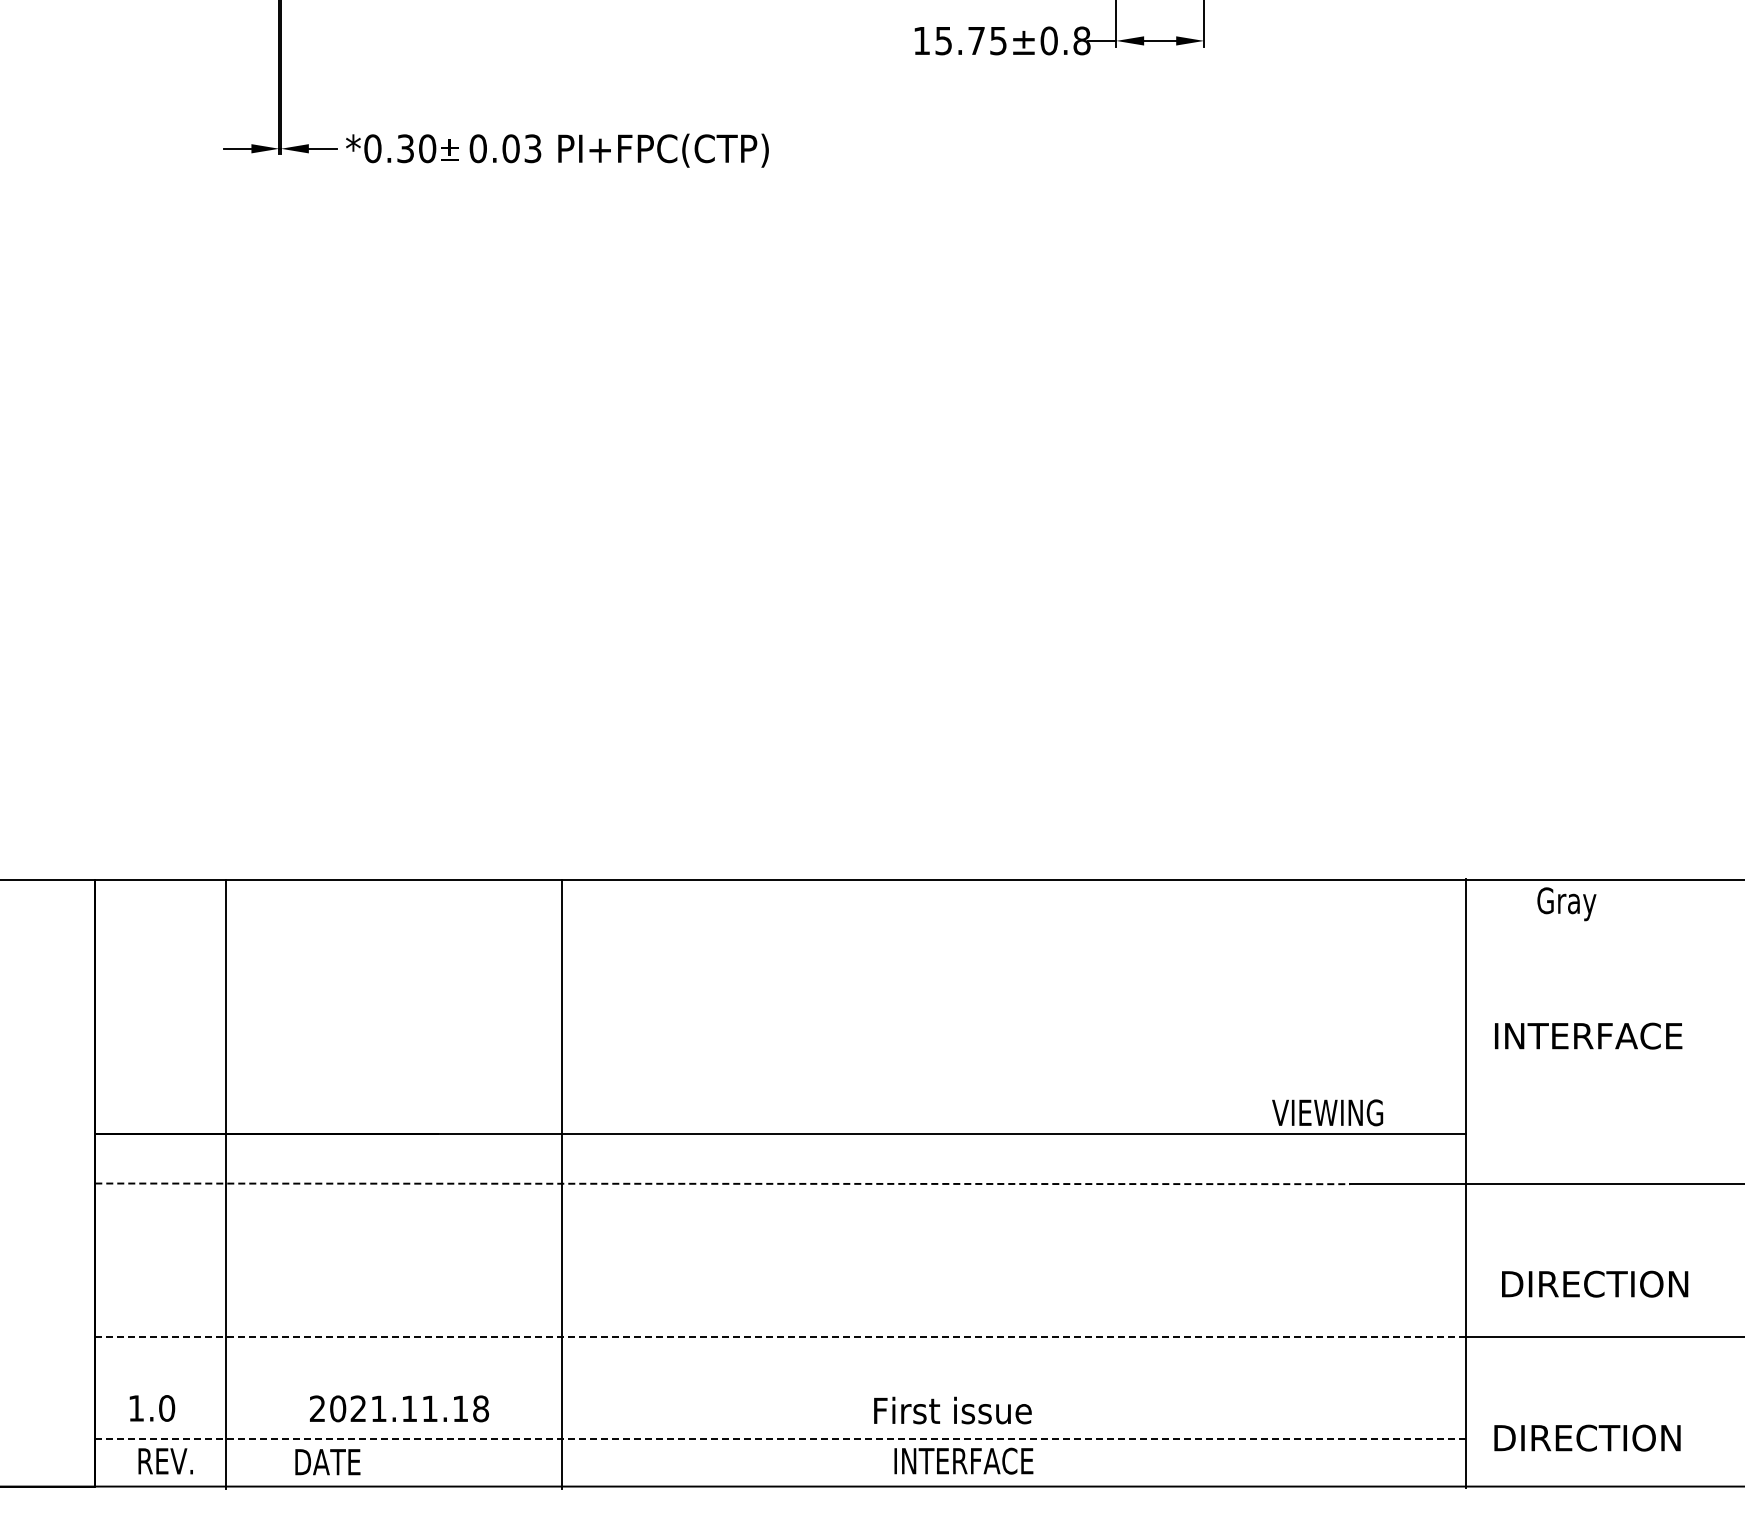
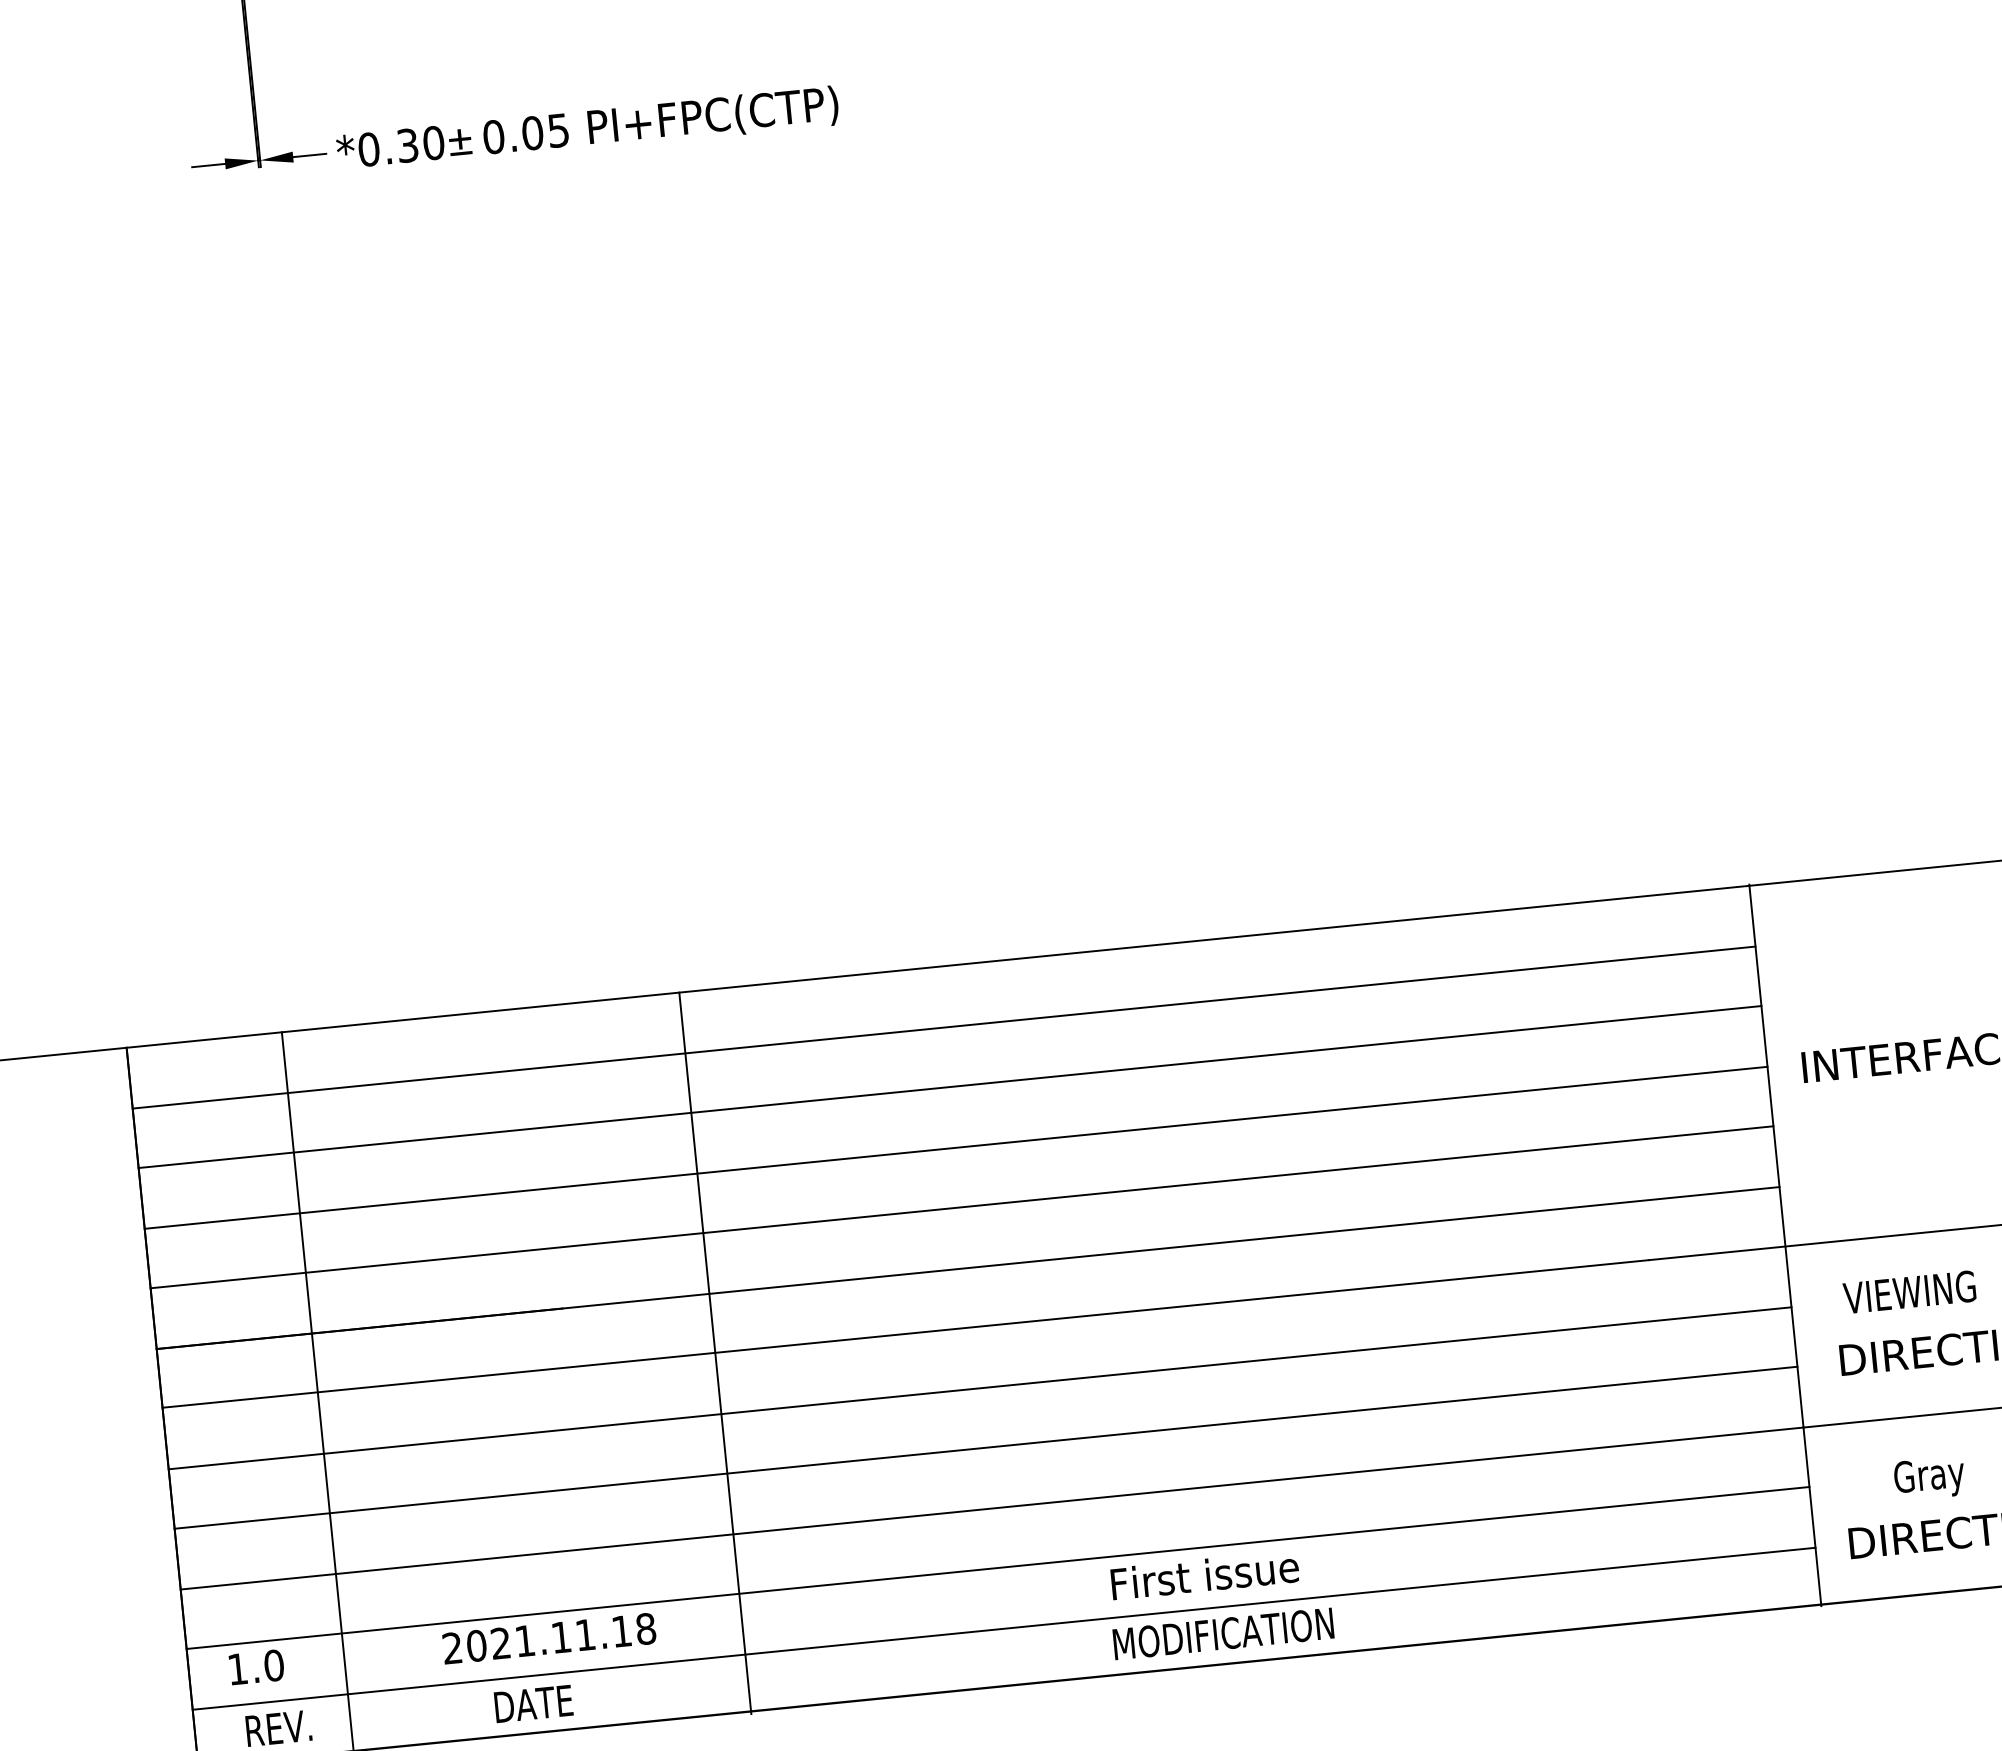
text: (533, 148) -> (559, 130), 0.03 -> 0.05
text: (1566, 904) -> (1929, 1478), moved
line: (780, 930) -> (944, 1027), added
line: (780, 981) -> (950, 1087), added
line: (780, 1032) -> (956, 1147), added
line: (780, 1082) -> (962, 1207), added
text: (1327, 1112) -> (1909, 1291), moved
line: (723, 1183) -> (906, 1333), dashed -> solid
line: (780, 1235) -> (980, 1388), added
line: (780, 1285) -> (986, 1447), added
line: (780, 1337) -> (992, 1509), dashed -> solid
line: (780, 1387) -> (998, 1568), added
line: (780, 1438) -> (1004, 1628), dashed -> solid
text: (963, 1460) -> (1223, 1633), INTERFACE -> MODIFICATION
text: (327, 1462) -> (533, 1704), moved

